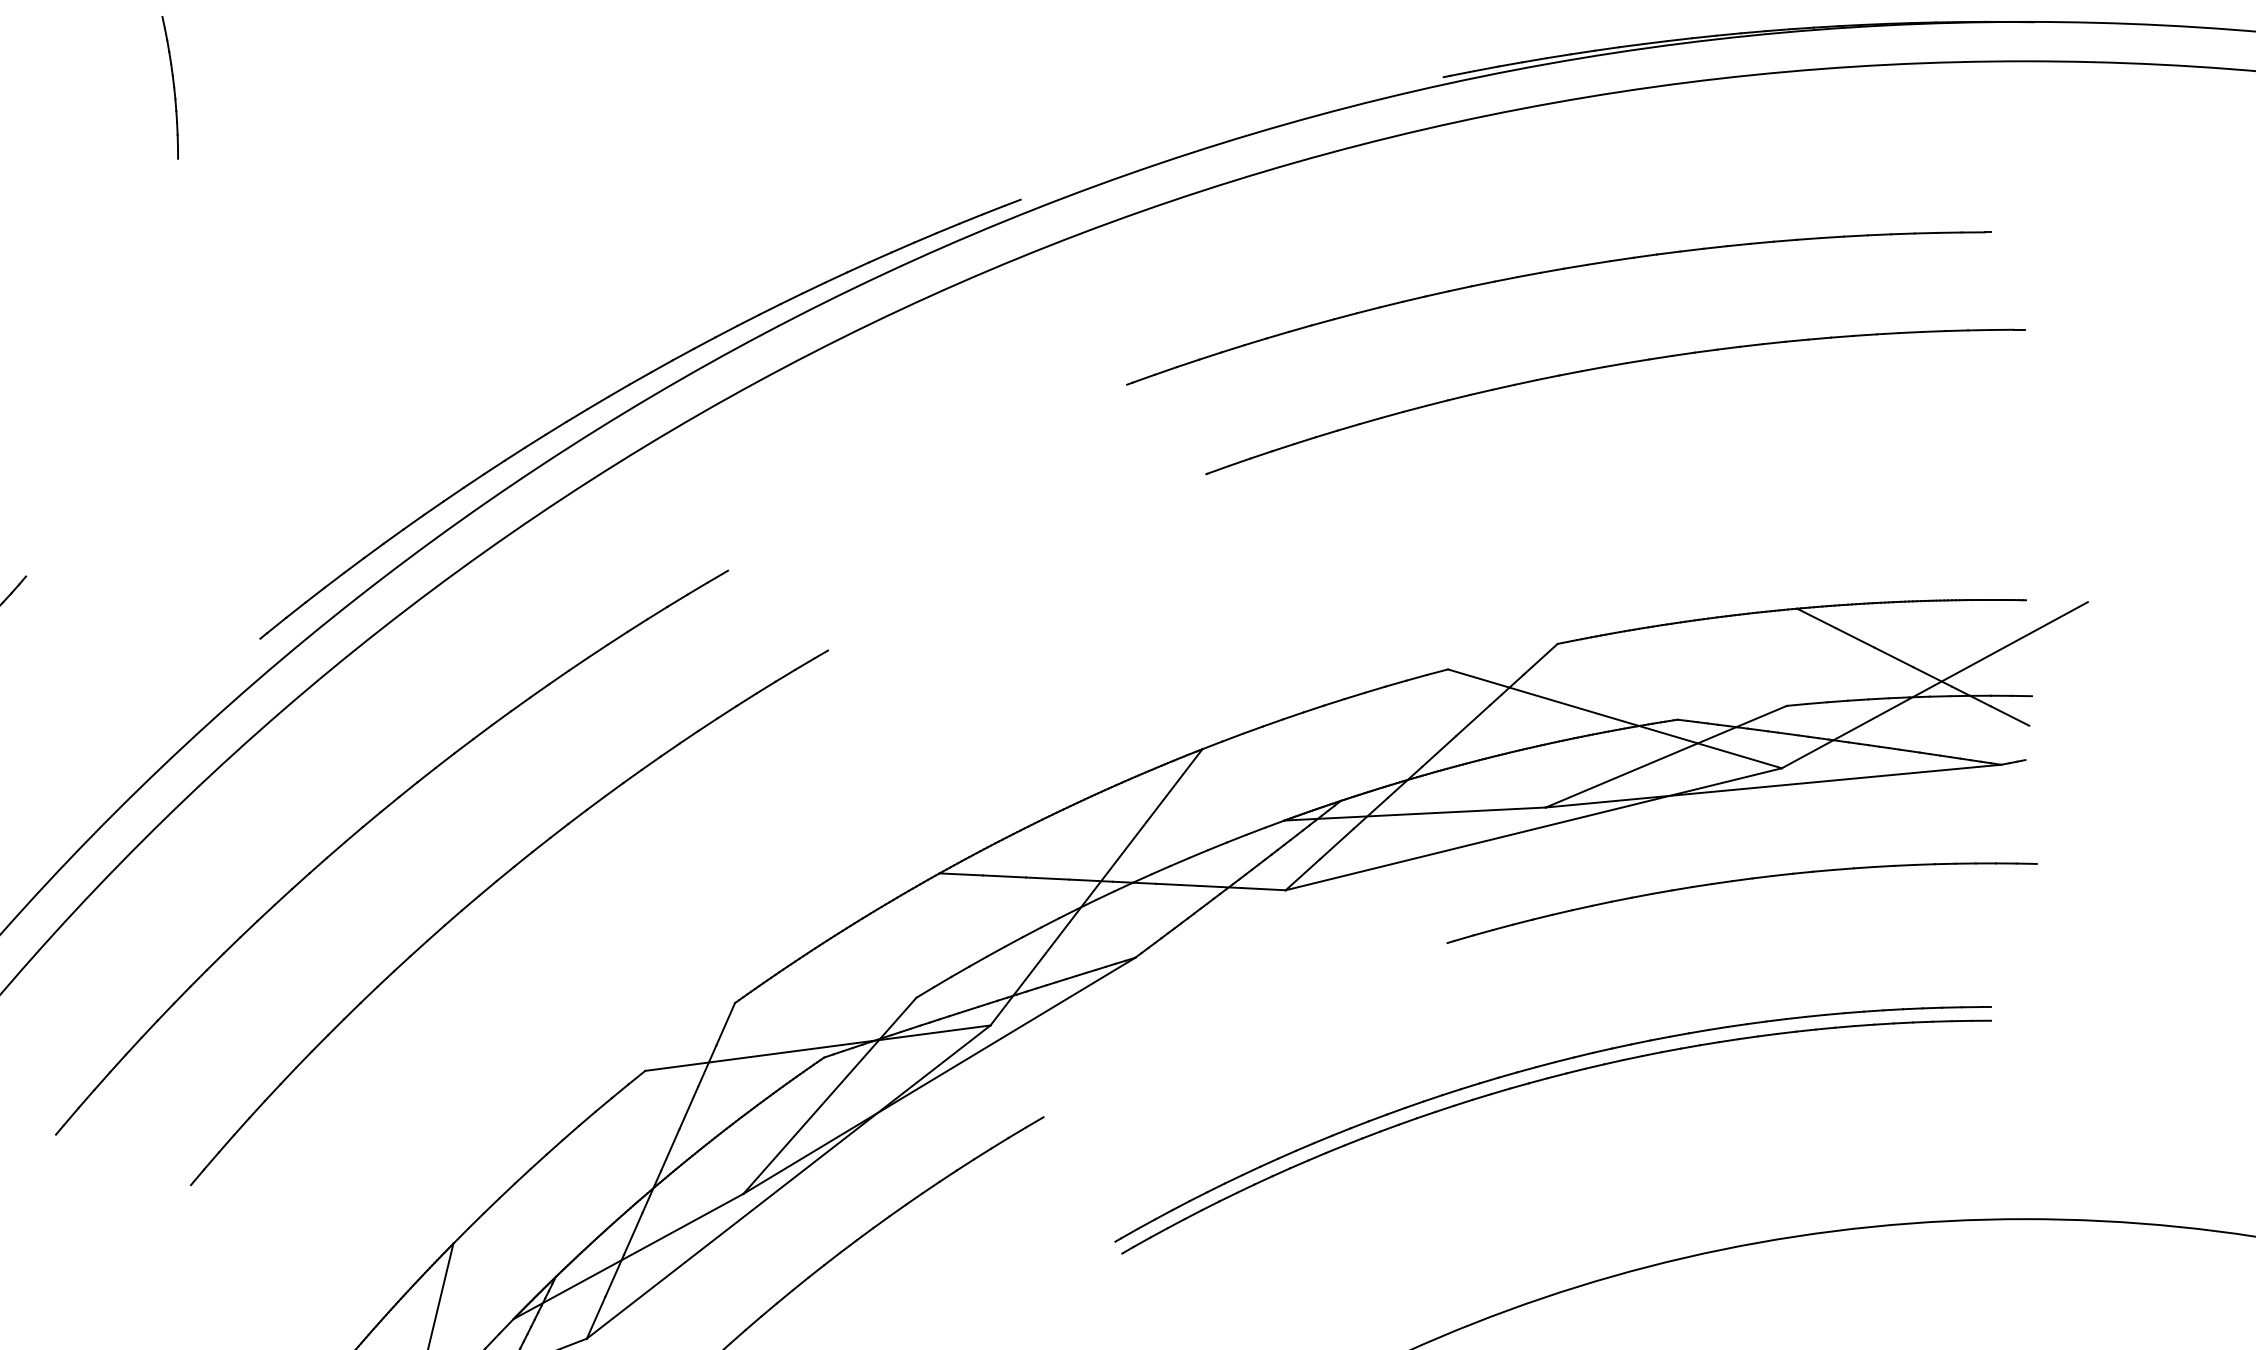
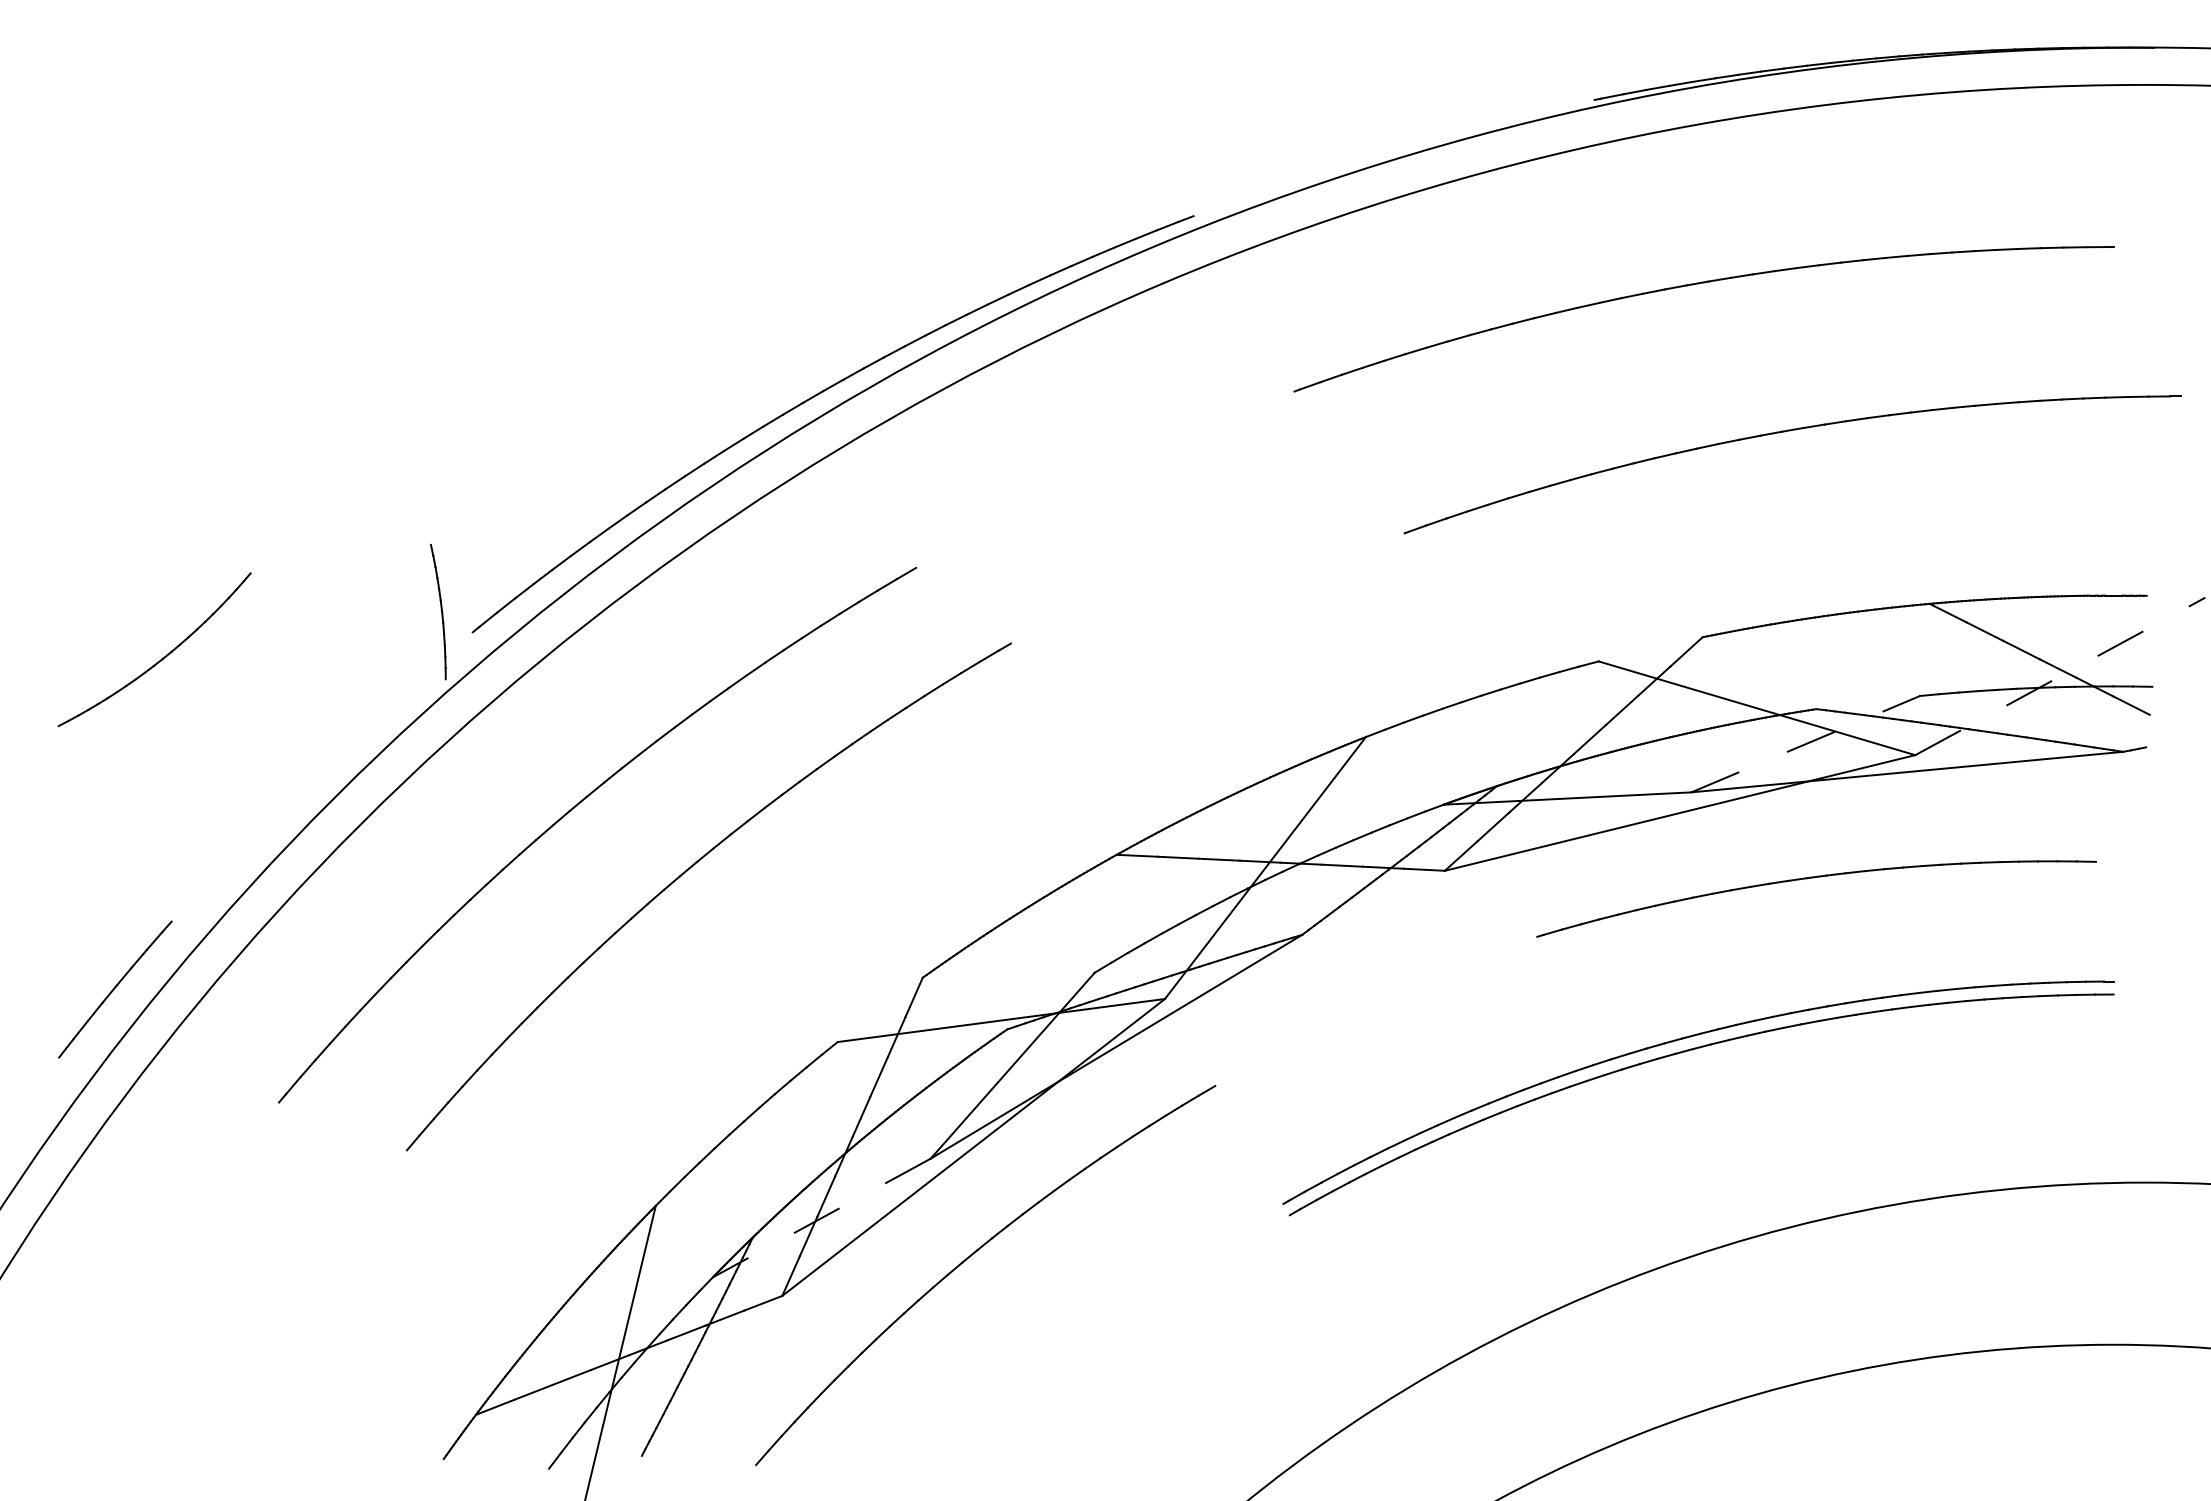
part: (170, 87) -> (438, 611), moved
part: (1607, 367) -> (1784, 432), moved
line: (1935, 685) -> (2060, 676), solid -> dashed
line: (1667, 755) -> (1806, 743), solid -> dashed
part: (1739, 881) -> (1814, 878), moved
line: (628, 1257) -> (821, 1218), solid -> dashed

